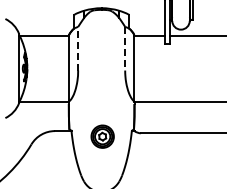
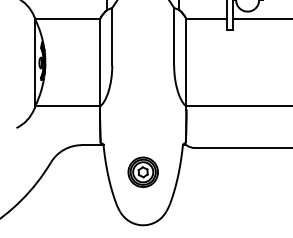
line: (78, 48) -> (112, 36), dashed -> solid
line: (125, 48) -> (174, 36), dashed -> solid
part: (102, 136) -> (142, 172), moved

